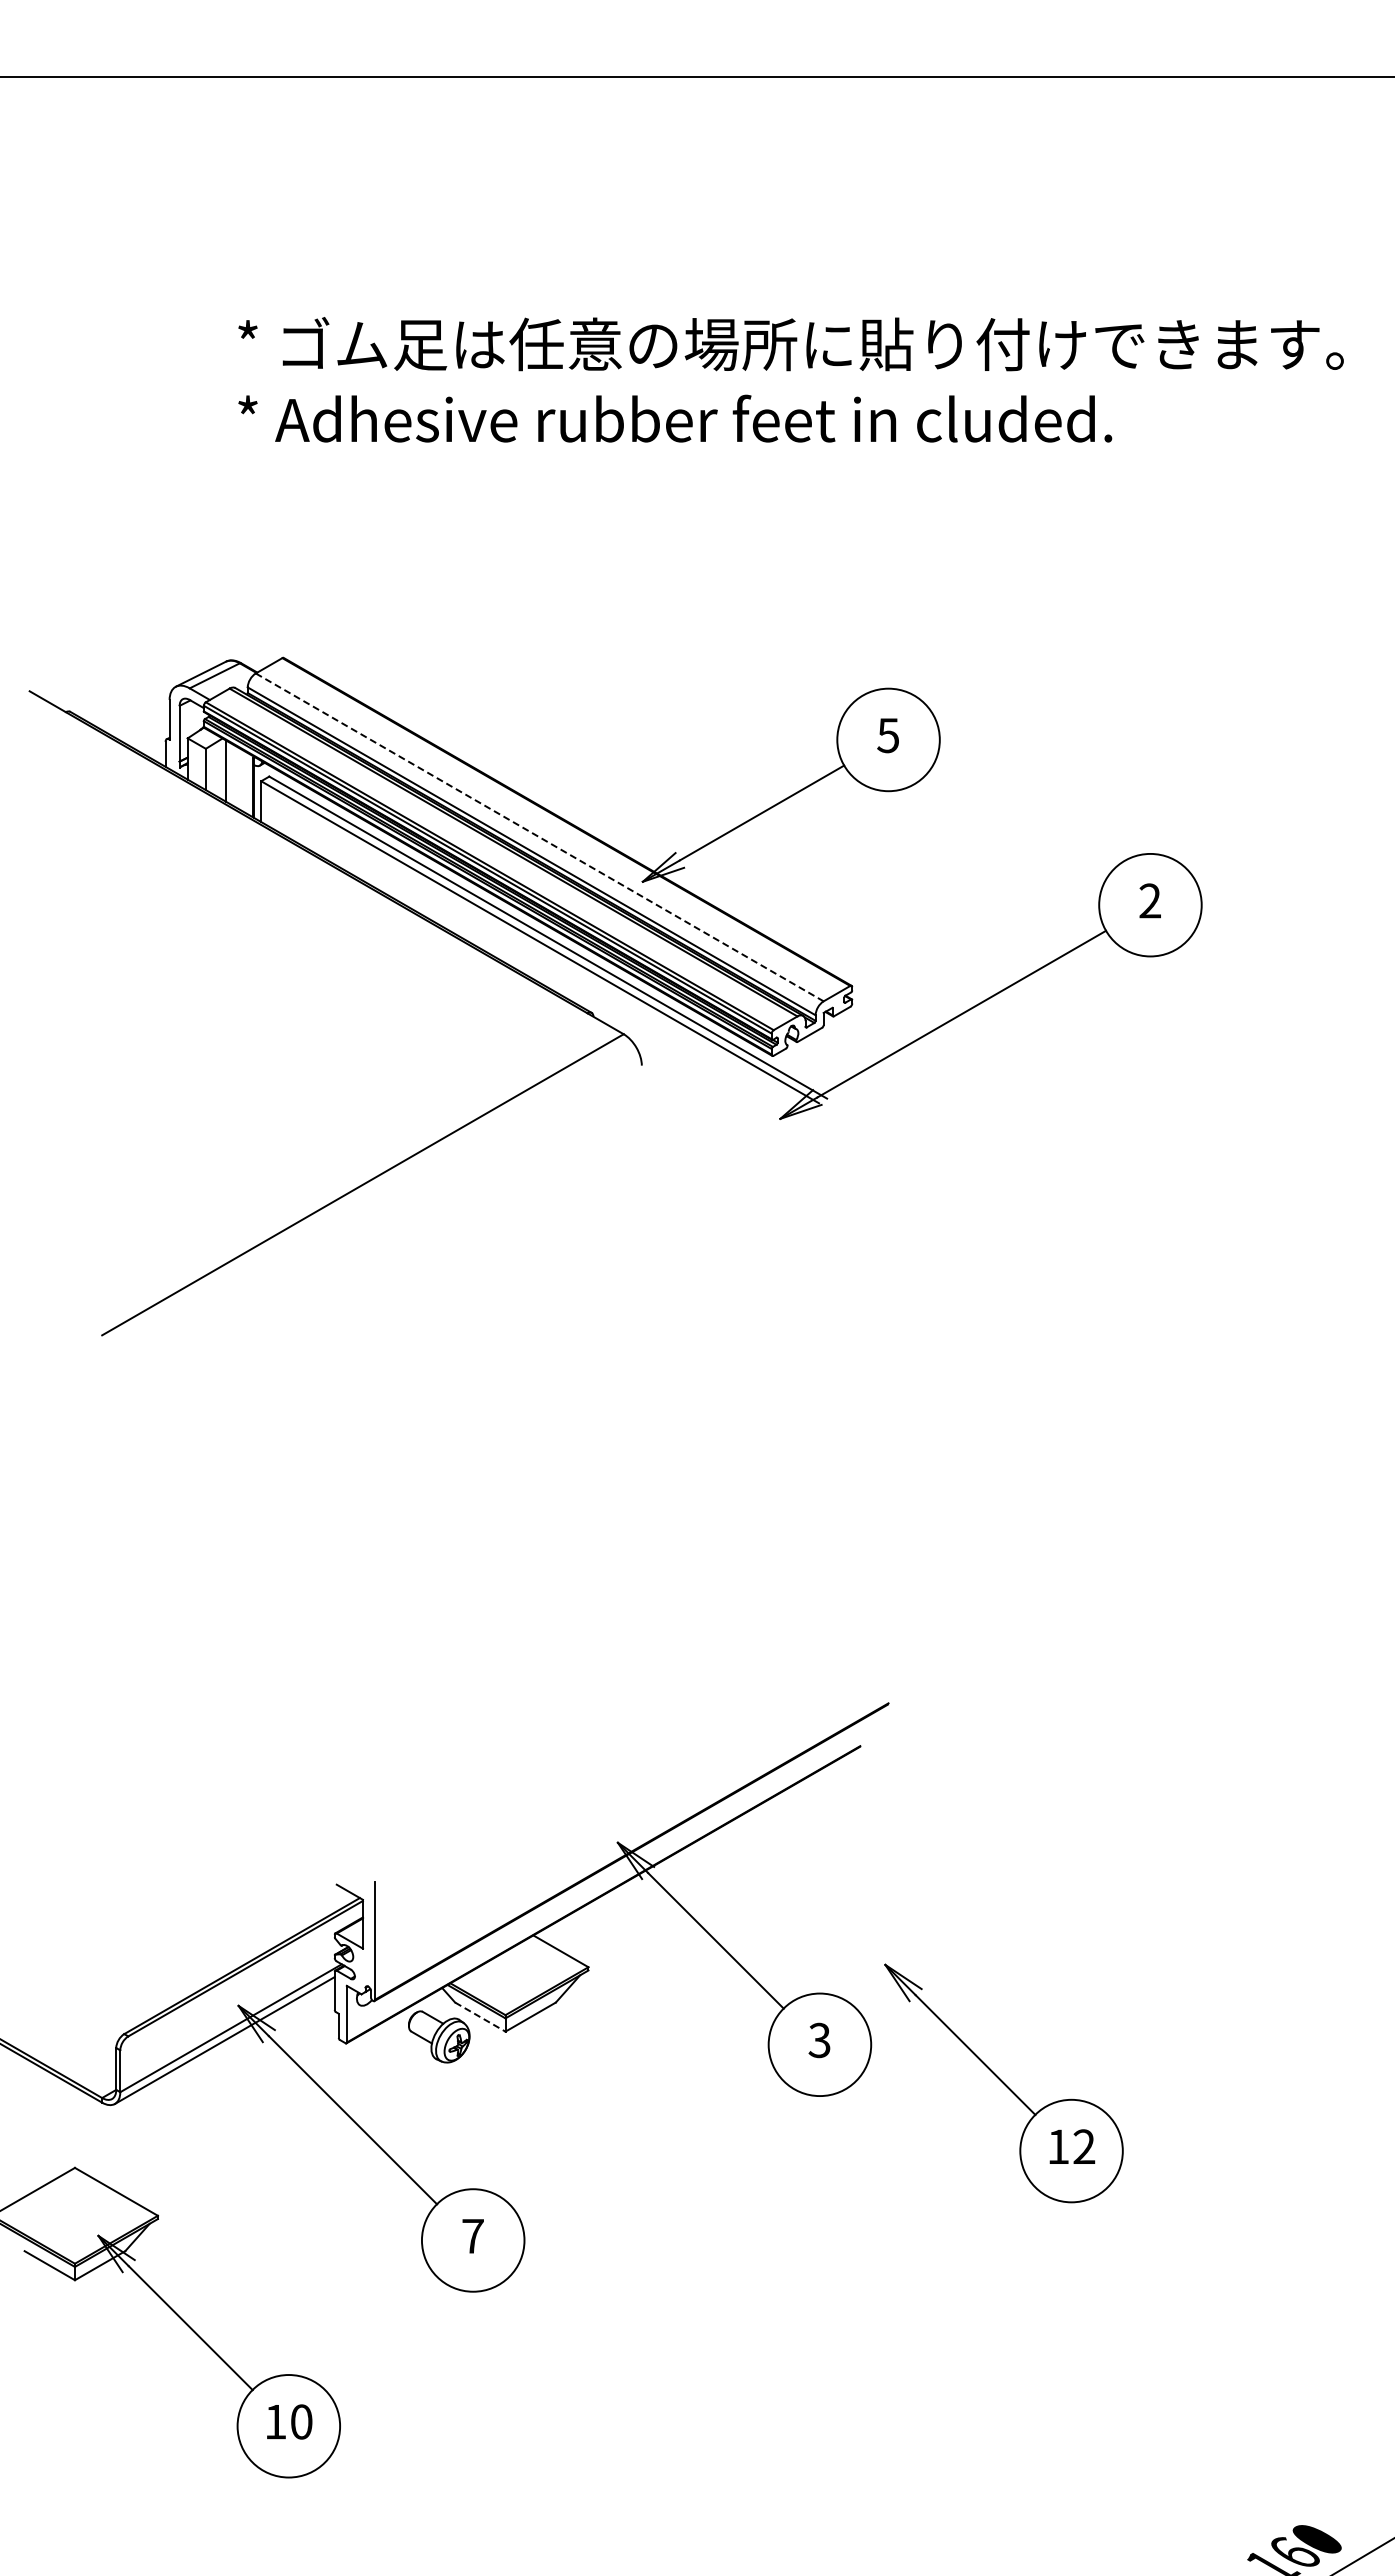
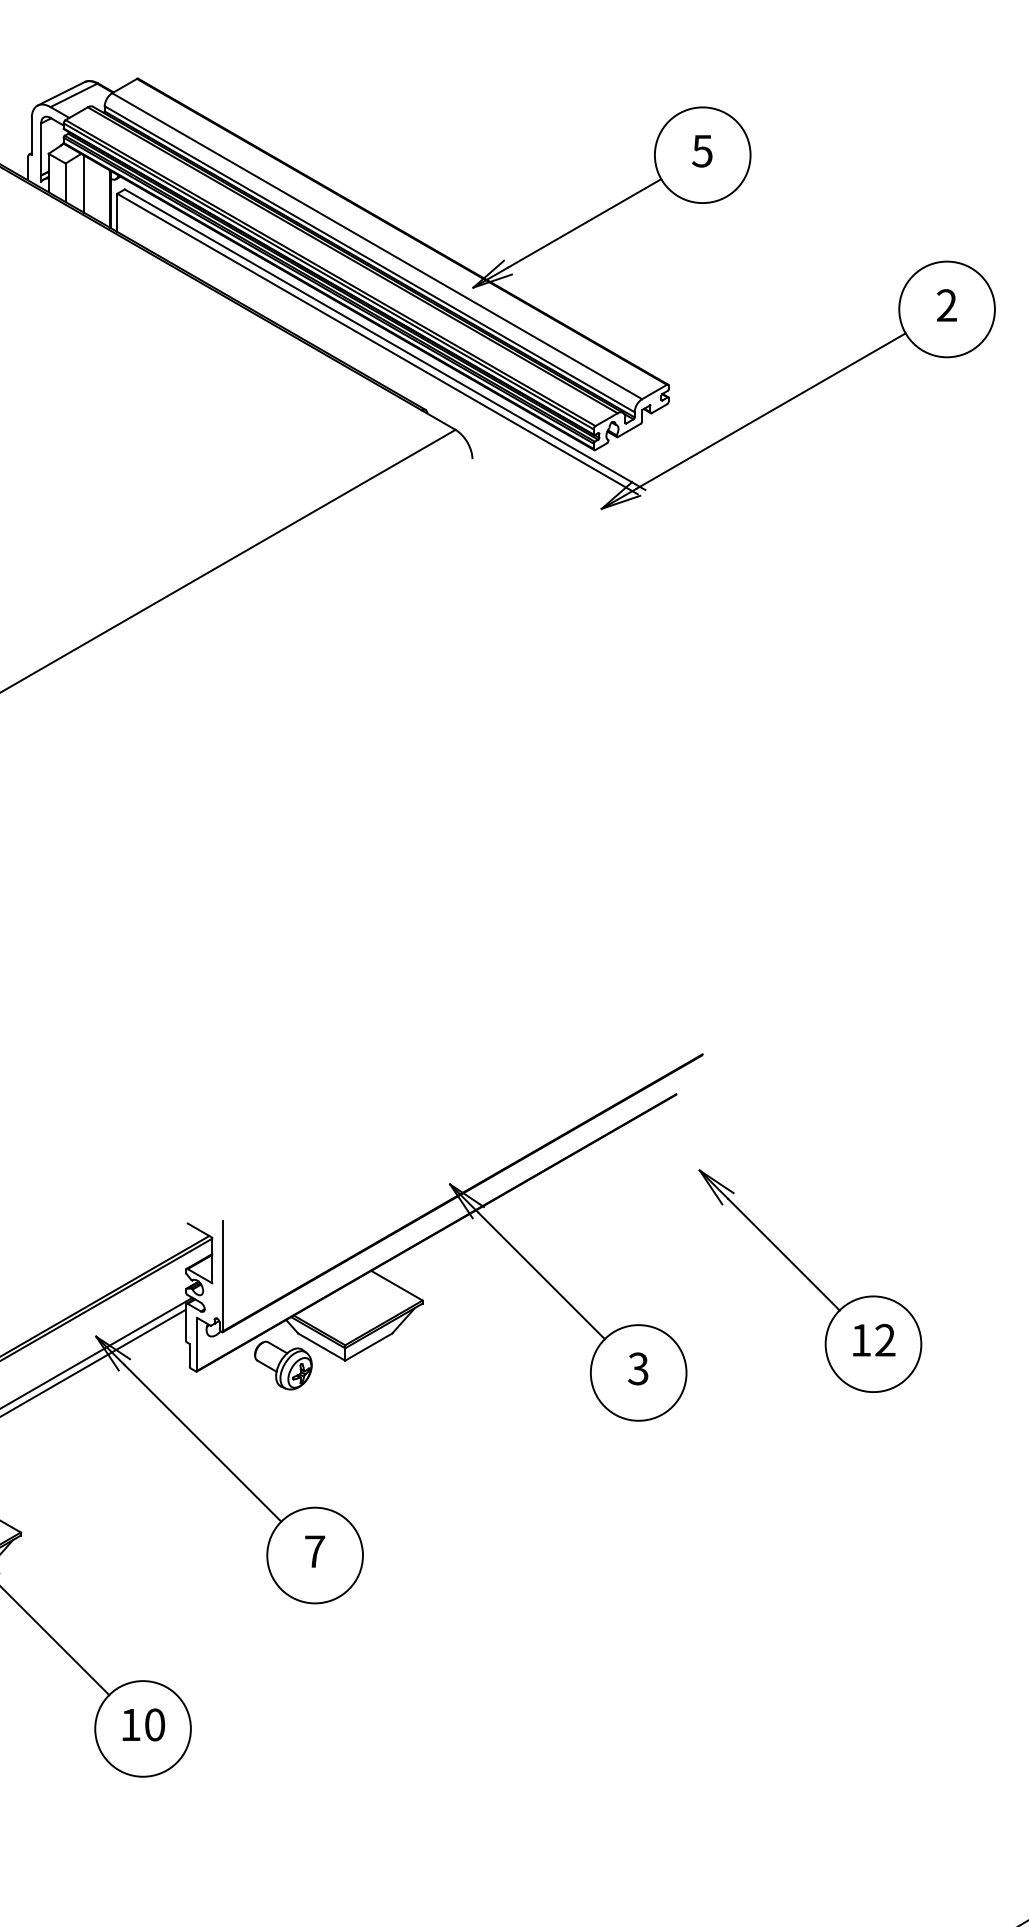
line: (539, 837) -> (376, 246), dashed -> solid
line: (480, 2017) -> (321, 1347), dashed -> solid
part: (1003, 2083) -> (809, 1281), moved

